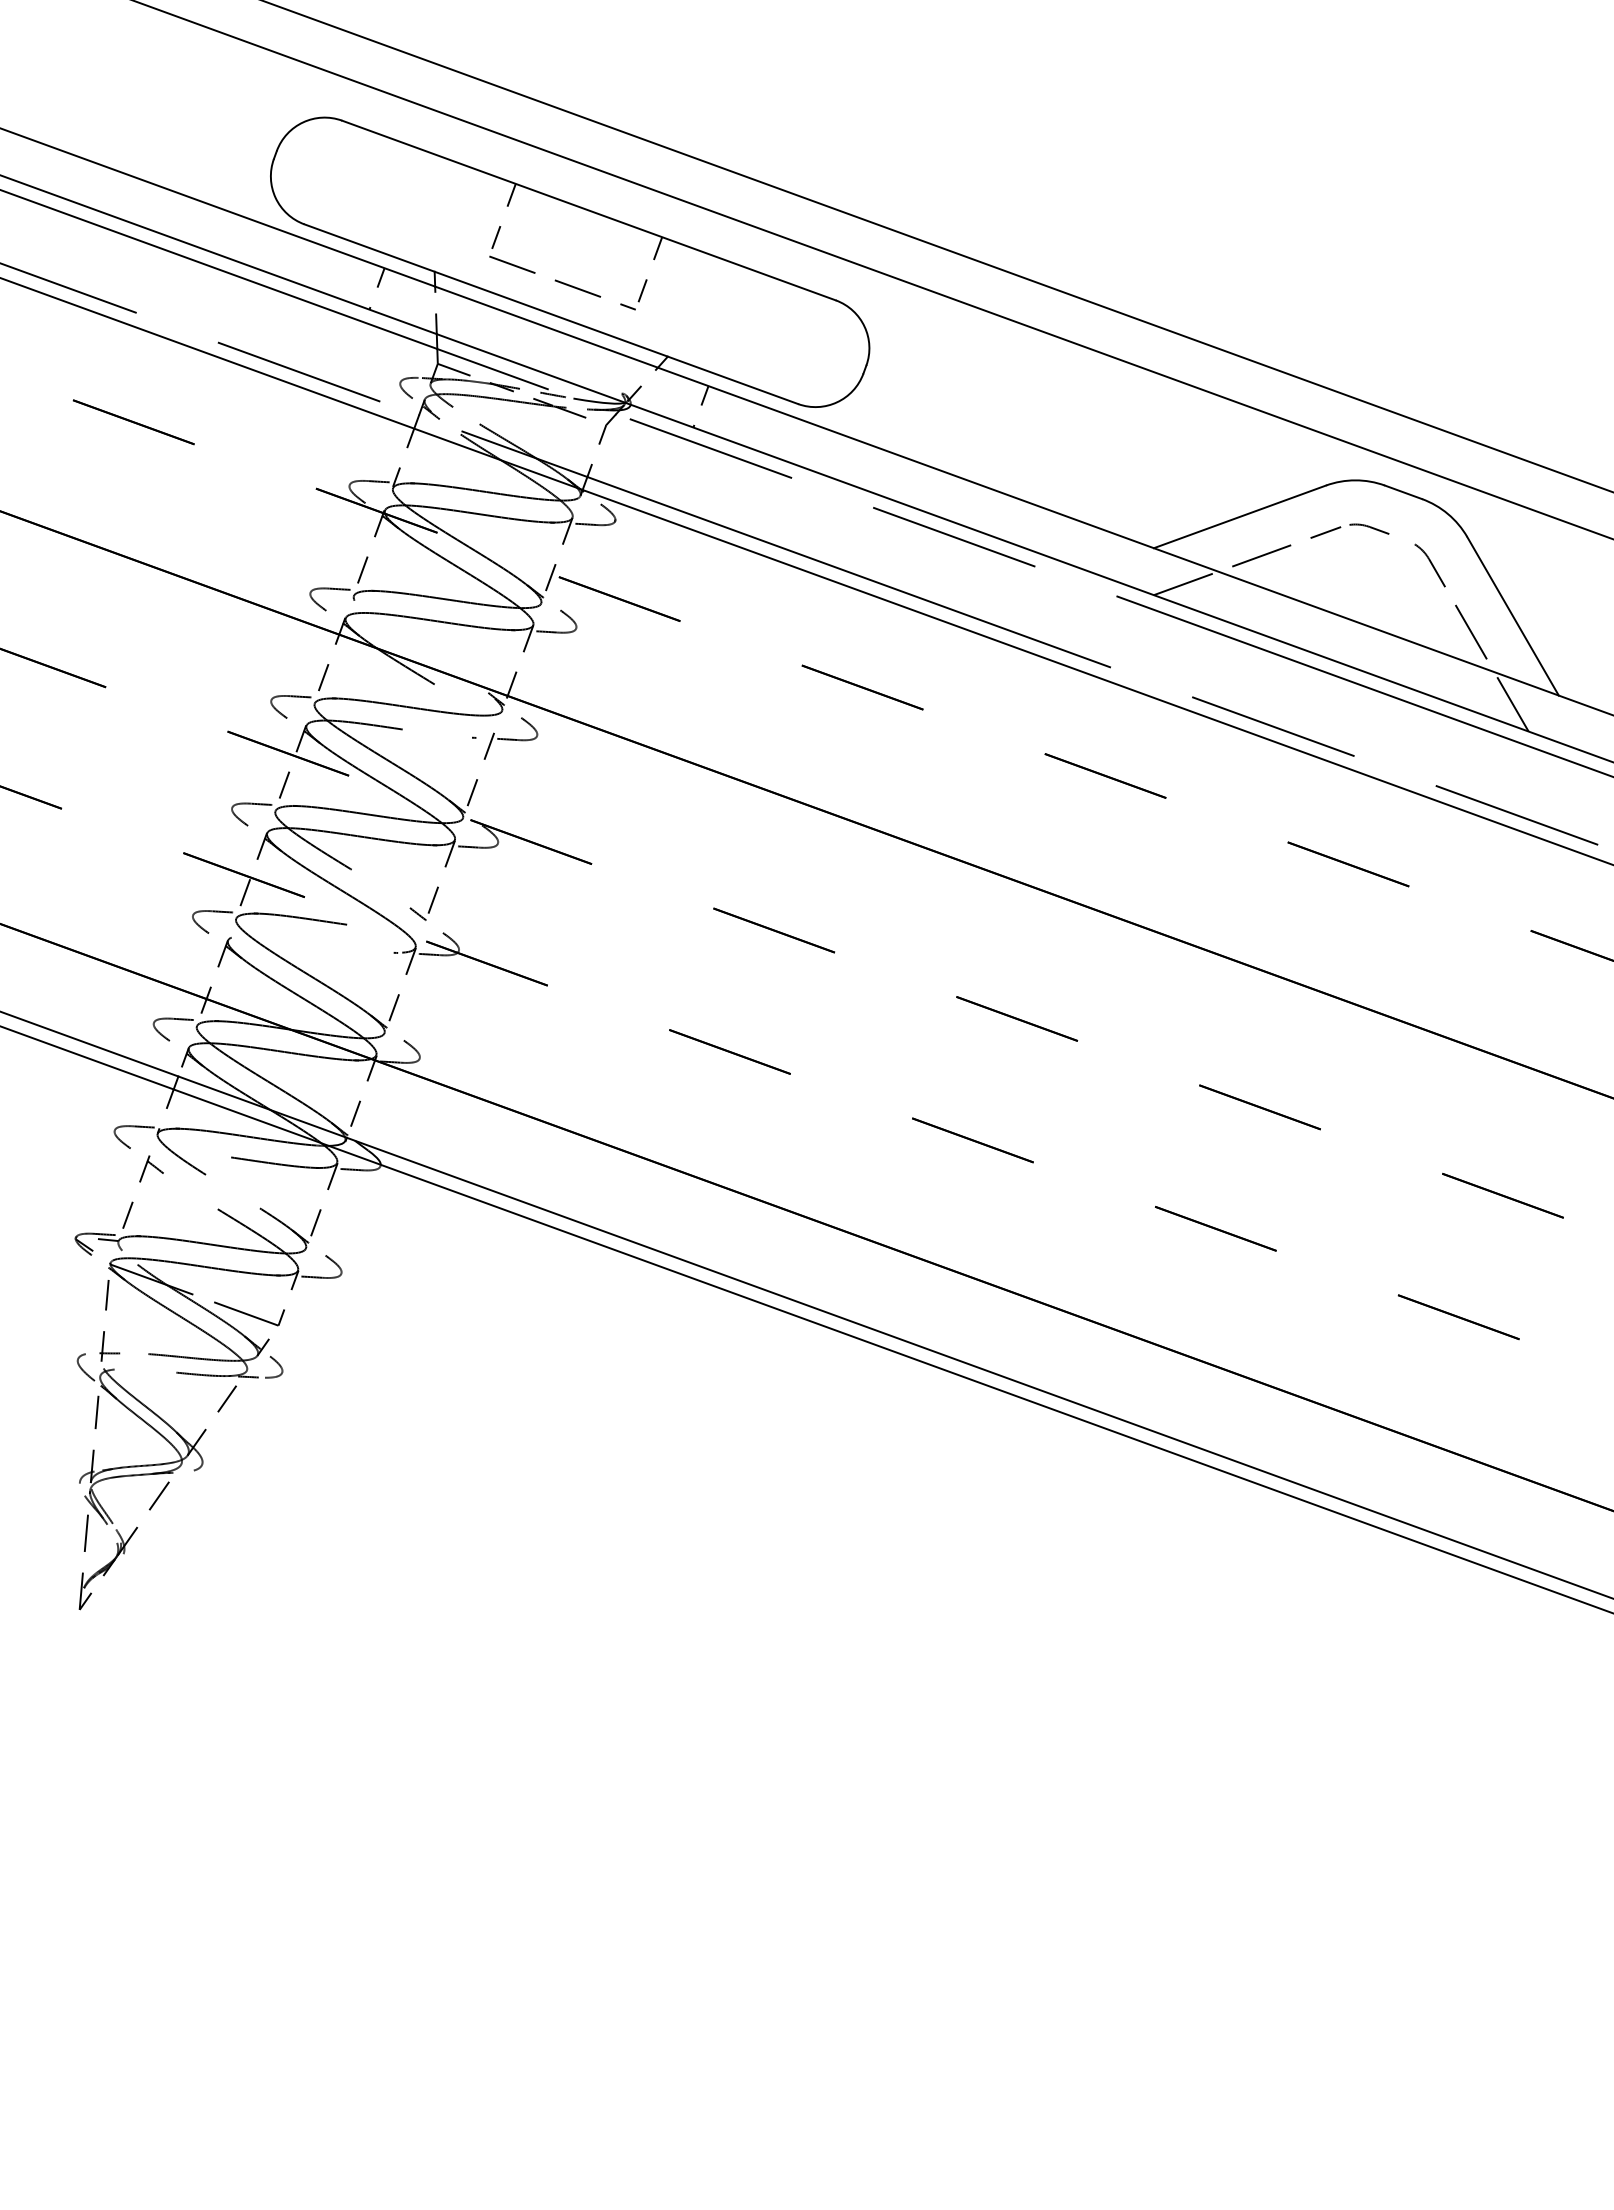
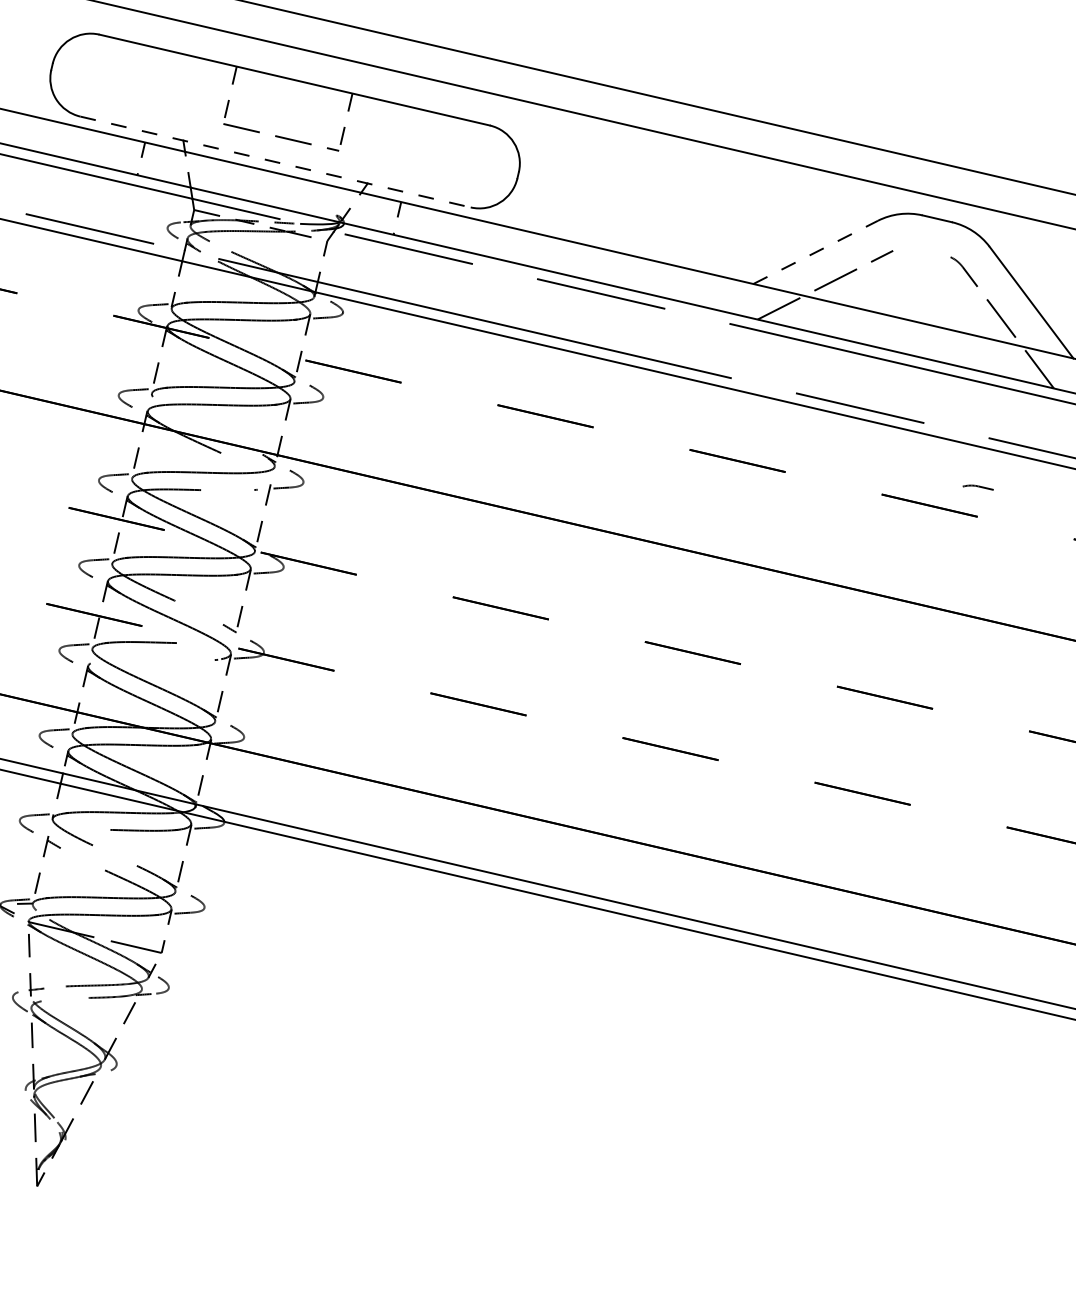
line: (551, 314) -> (275, 162), solid -> dashed
line: (1239, 516) -> (815, 252), solid -> dashed
part: (1369, 528) -> (978, 487), moved

